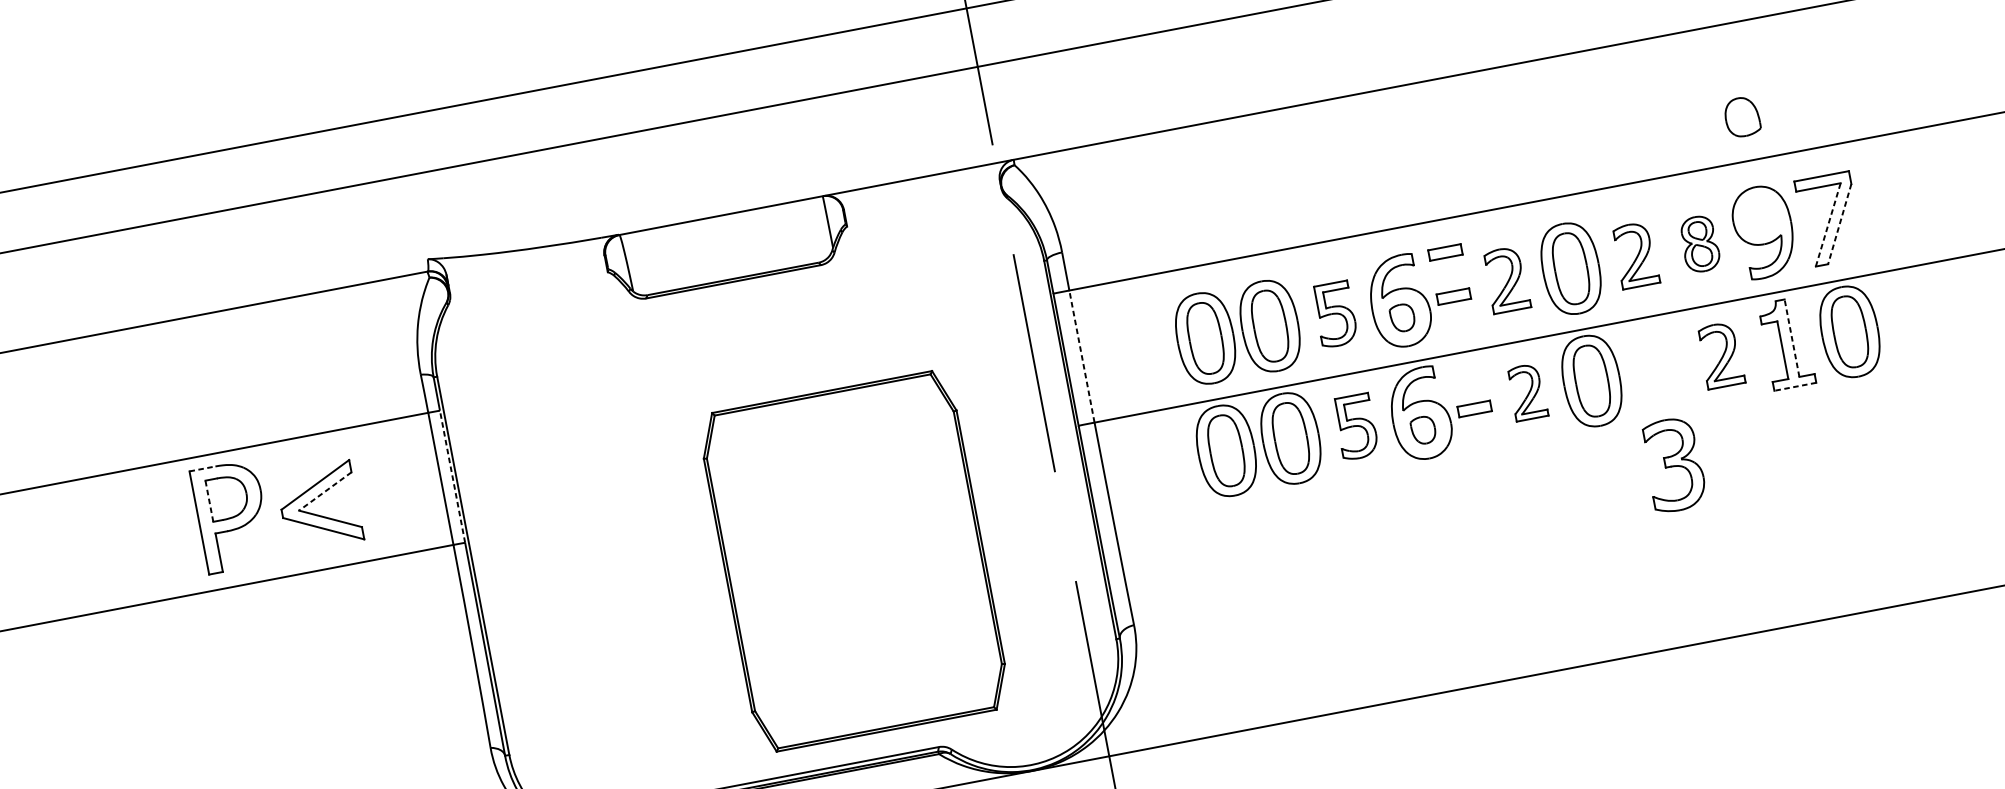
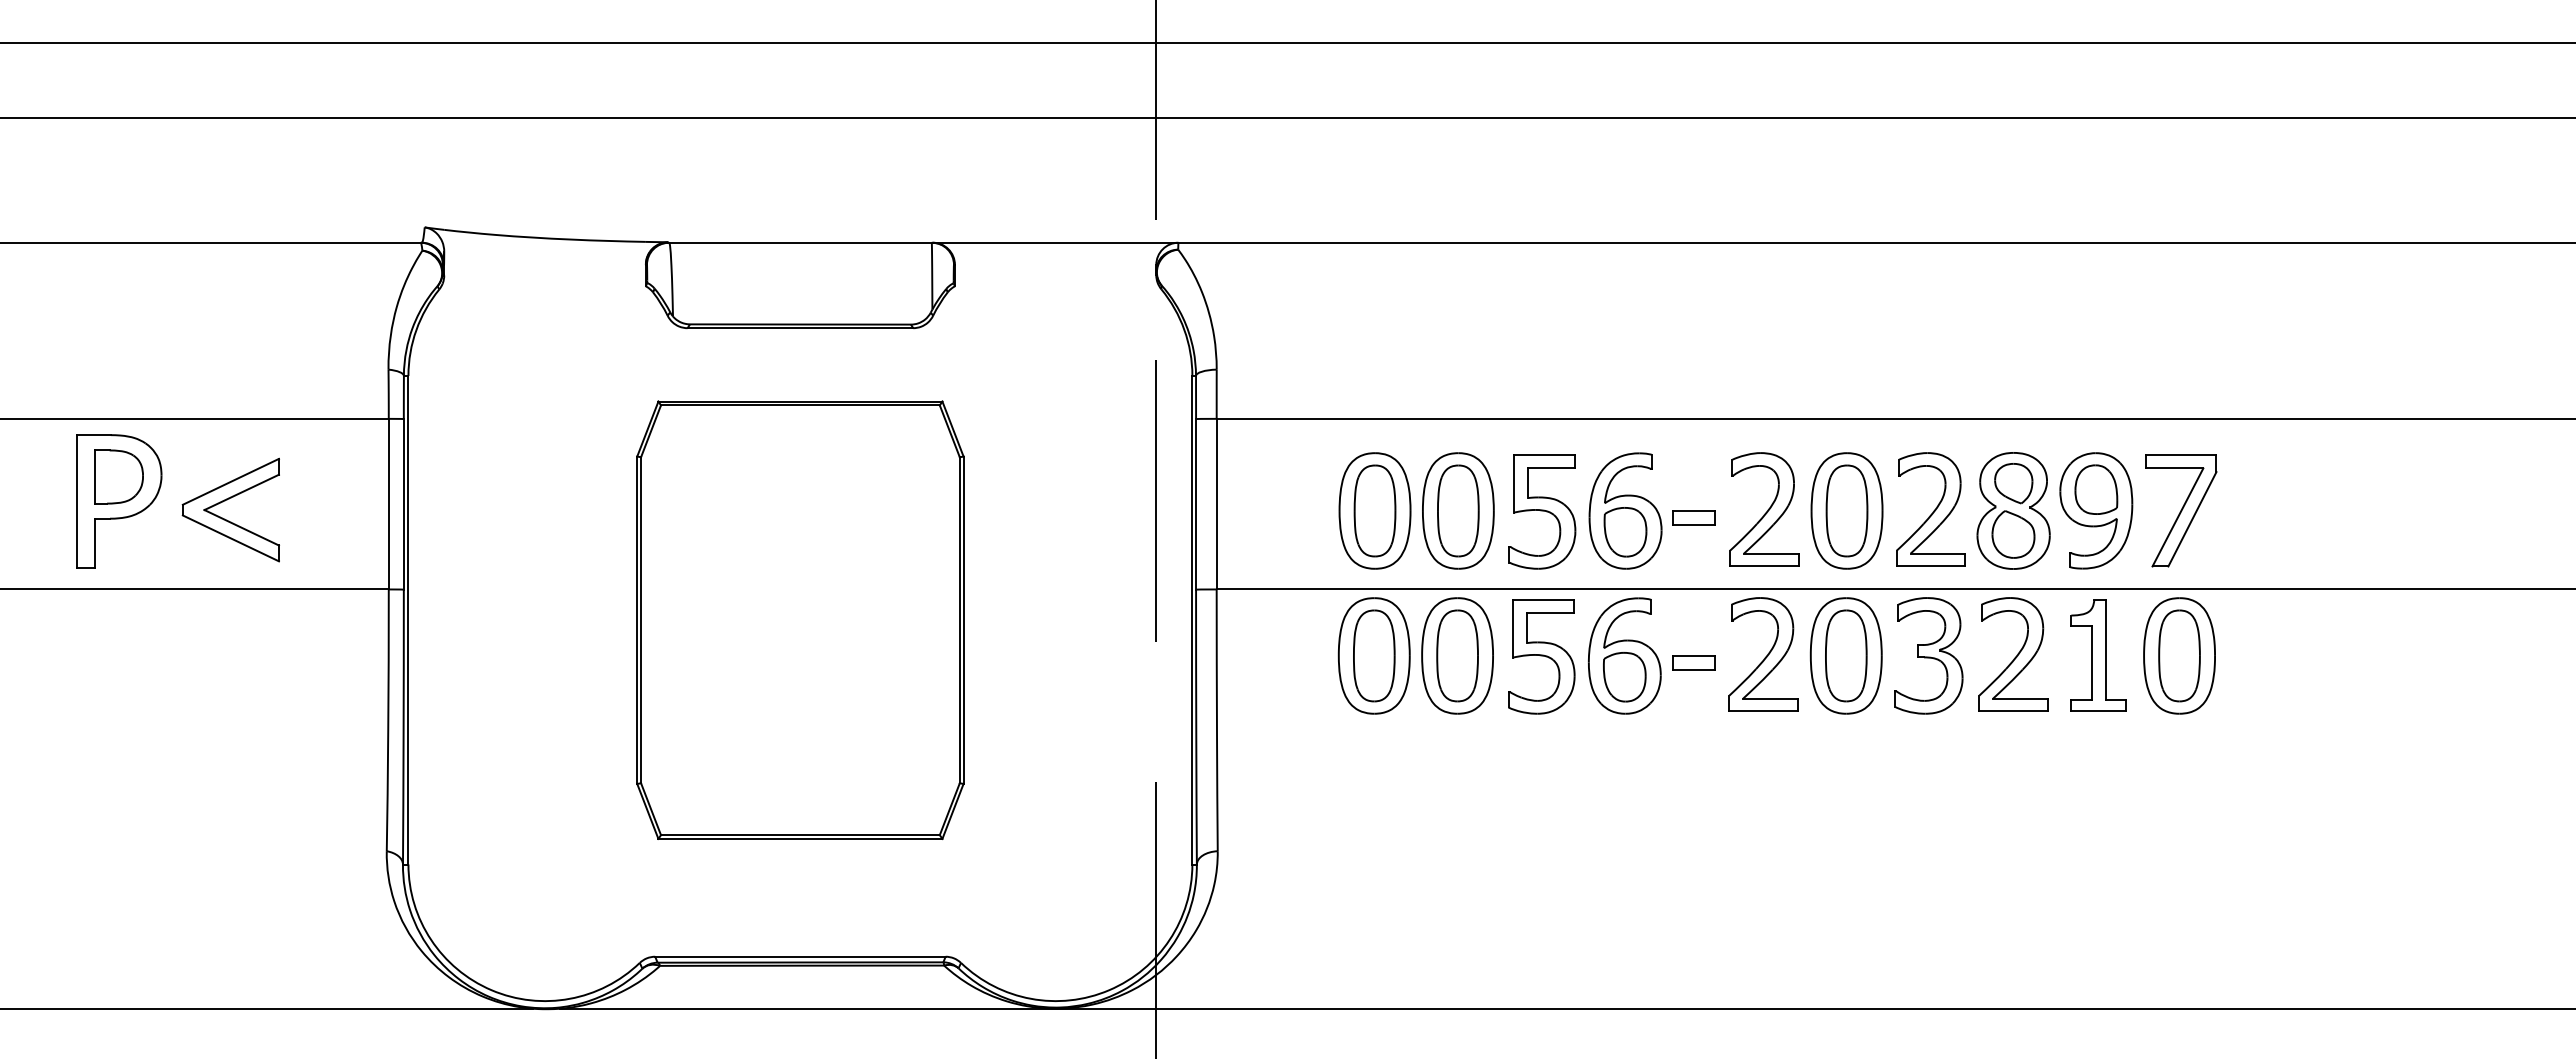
part: (1742, 116) -> (2096, 489), moved
line: (1828, 224) -> (2178, 517), dashed -> solid
line: (1839, 224) -> (2192, 519), dashed -> solid
part: (1699, 243) -> (2013, 510), size x1.67
part: (1444, 252) -> (1693, 460), removed
part: (1635, 255) -> (1930, 509), size x1.43
part: (1506, 279) -> (1764, 509), size x1.43
part: (1335, 314) -> (1542, 511), size x1.43
part: (1402, 318) -> (1625, 532), size x1.43
line: (1791, 337) -> (2105, 649), dashed -> solid
part: (1721, 355) -> (2013, 654), size x1.43
line: (1081, 356) -> (1216, 503), dashed -> solid
line: (1794, 387) -> (2097, 711), dashed -> solid
part: (1527, 392) -> (1763, 654), size x1.67
part: (1355, 426) -> (1541, 656), size x1.43
part: (1423, 430) -> (1624, 677), size x1.43
part: (1673, 464) -> (1928, 655), moved
line: (202, 469) -> (94, 435), dashed -> solid
line: (452, 476) -> (403, 503), dashed -> solid
line: (325, 491) -> (241, 492), dashed -> solid
line: (209, 501) -> (95, 477), dashed -> solid
part: (854, 560) -> (800, 619), moved

